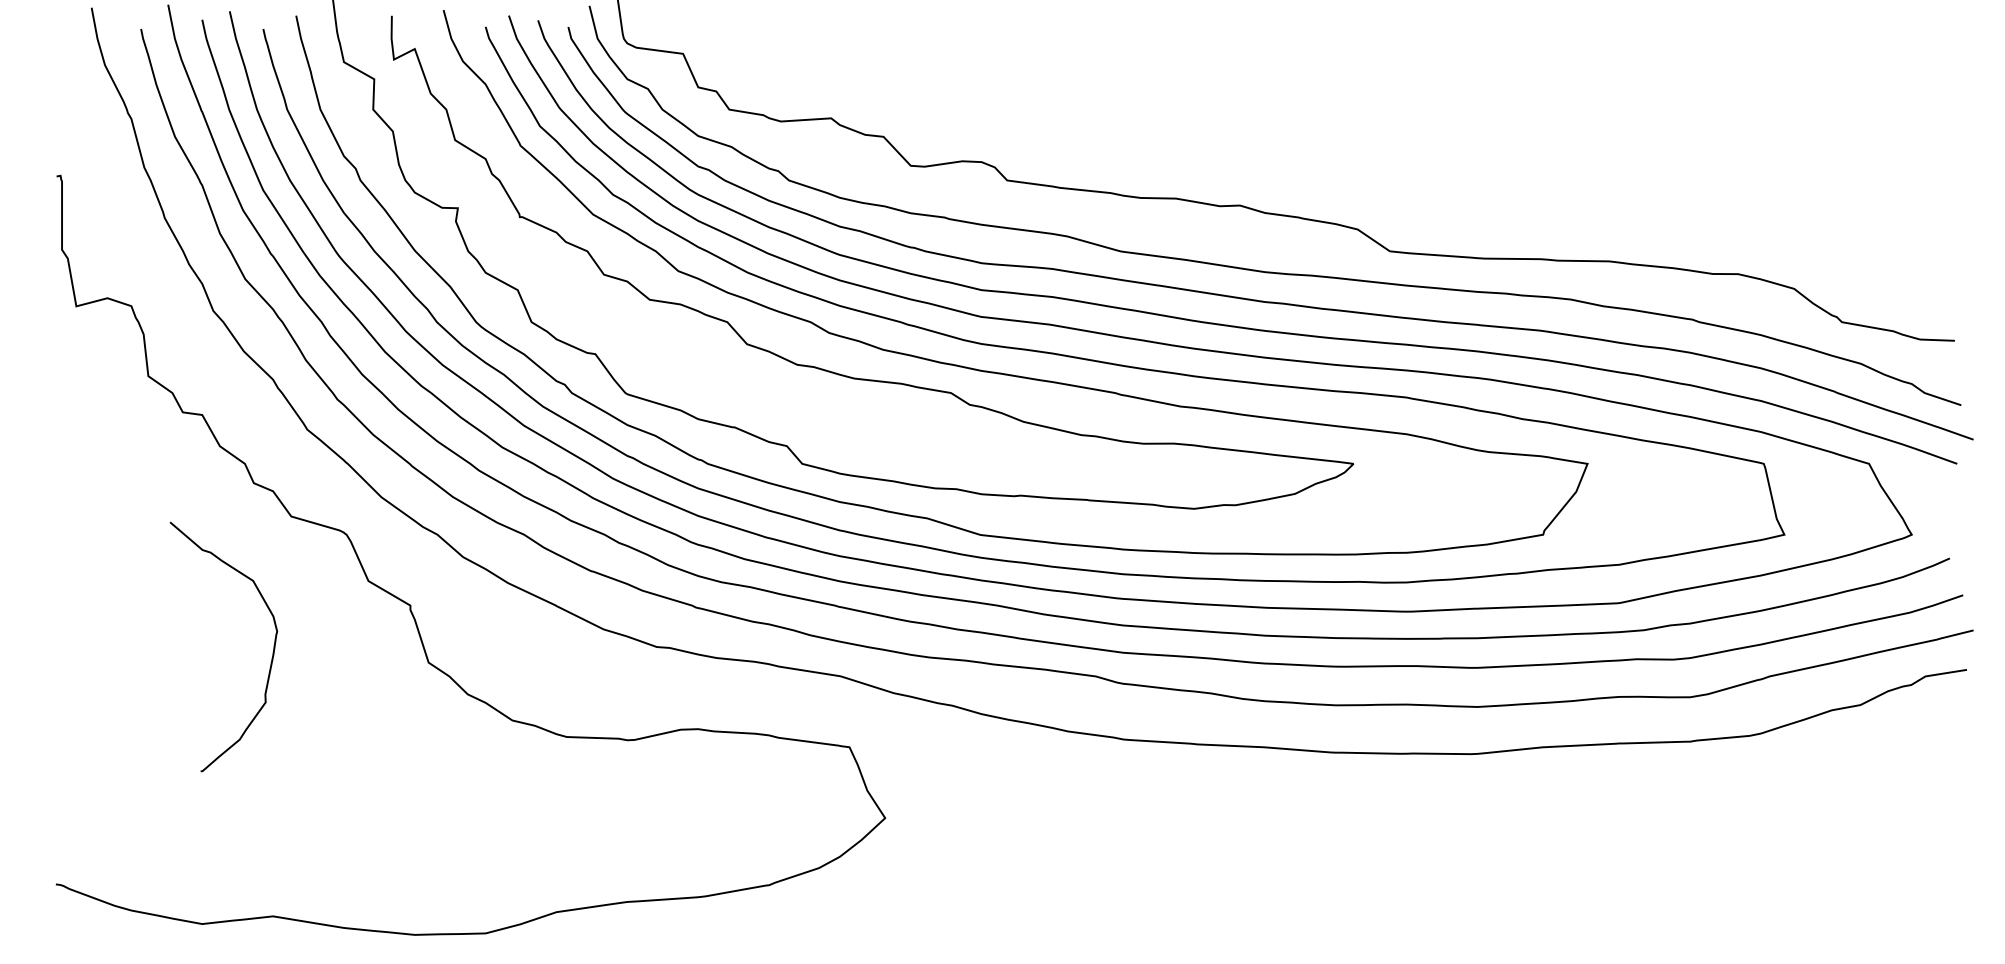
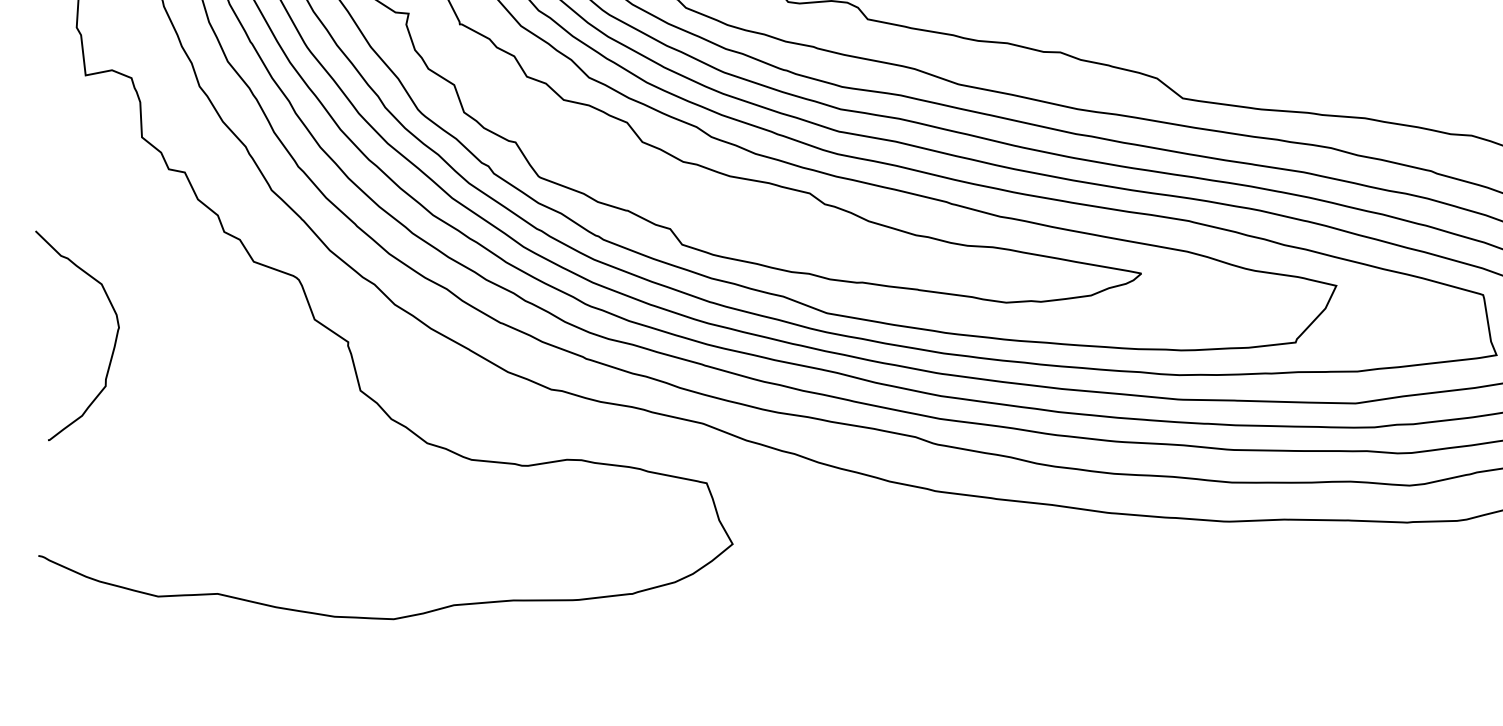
curve: (272, 652) -> (114, 344), moved

